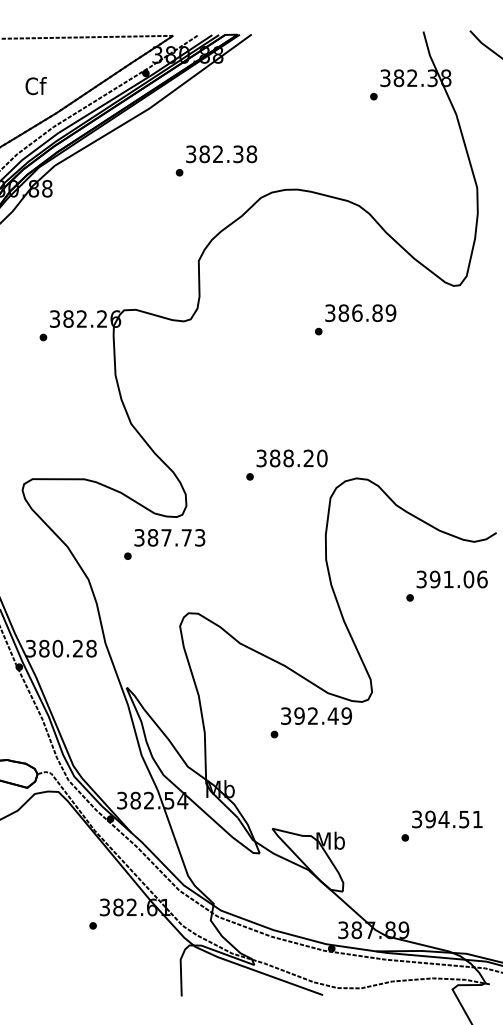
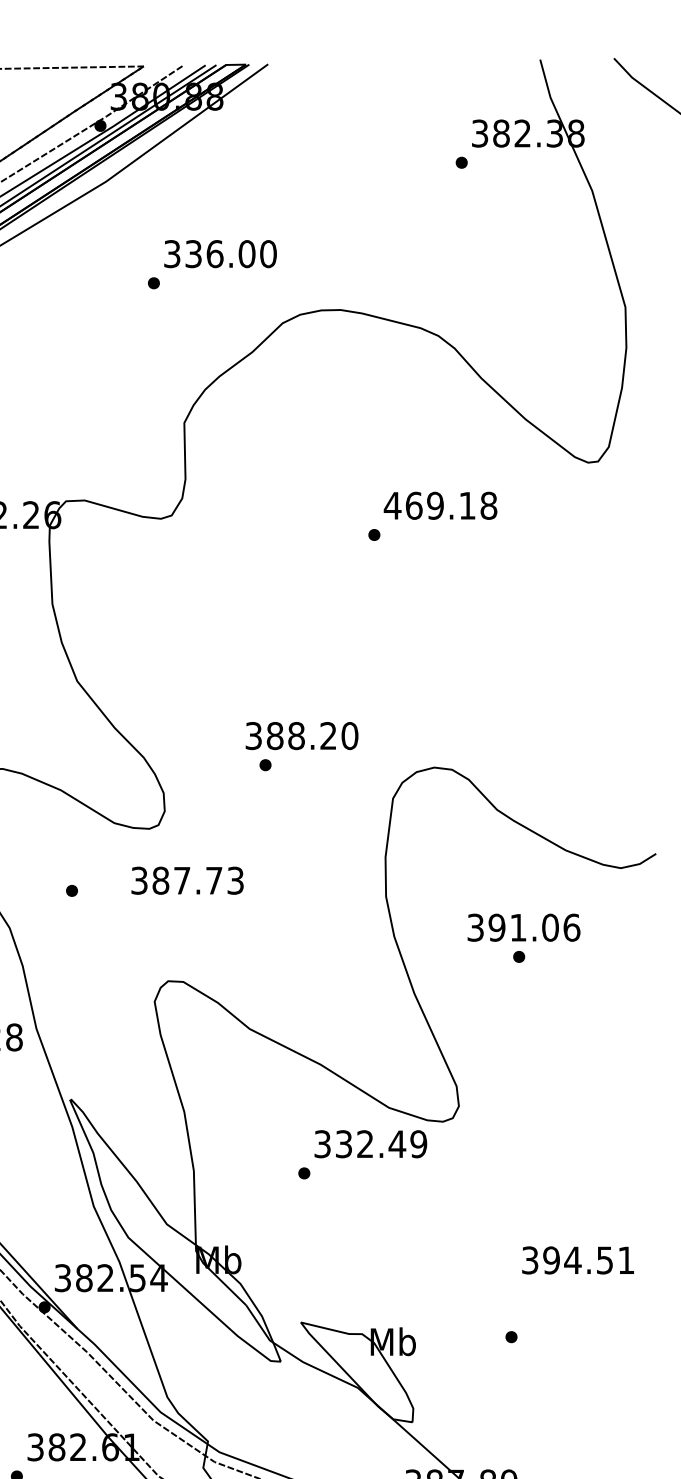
text: (228, 154) -> (231, 254), 382.38 -> 336.00
text: (360, 313) -> (440, 506), 386.89 -> 469.18
text: (291, 458) -> (301, 736), moved
text: (169, 537) -> (187, 880), moved
text: (451, 579) -> (522, 927), moved
text: (299, 715) -> (343, 1143), 392.49 -> 332.49
text: (447, 819) -> (578, 1260), moved

